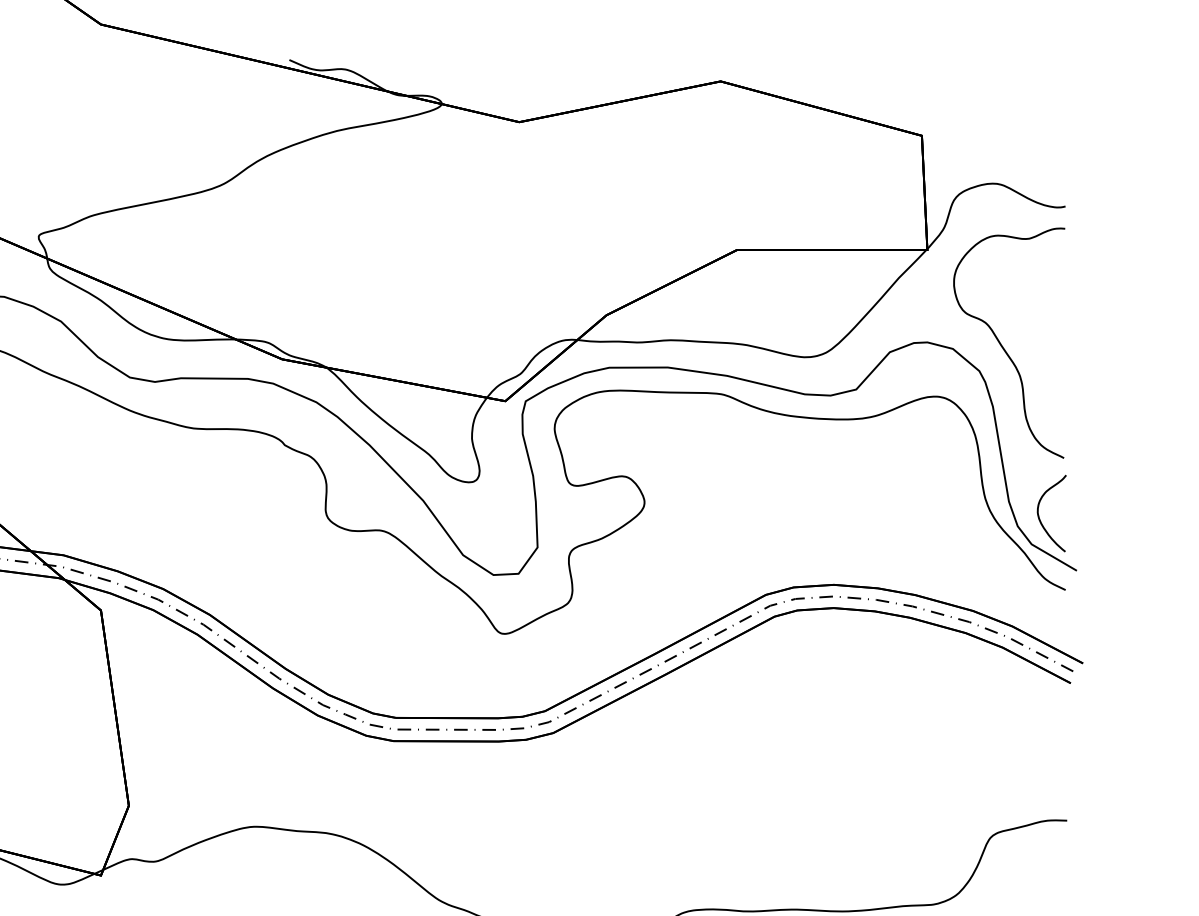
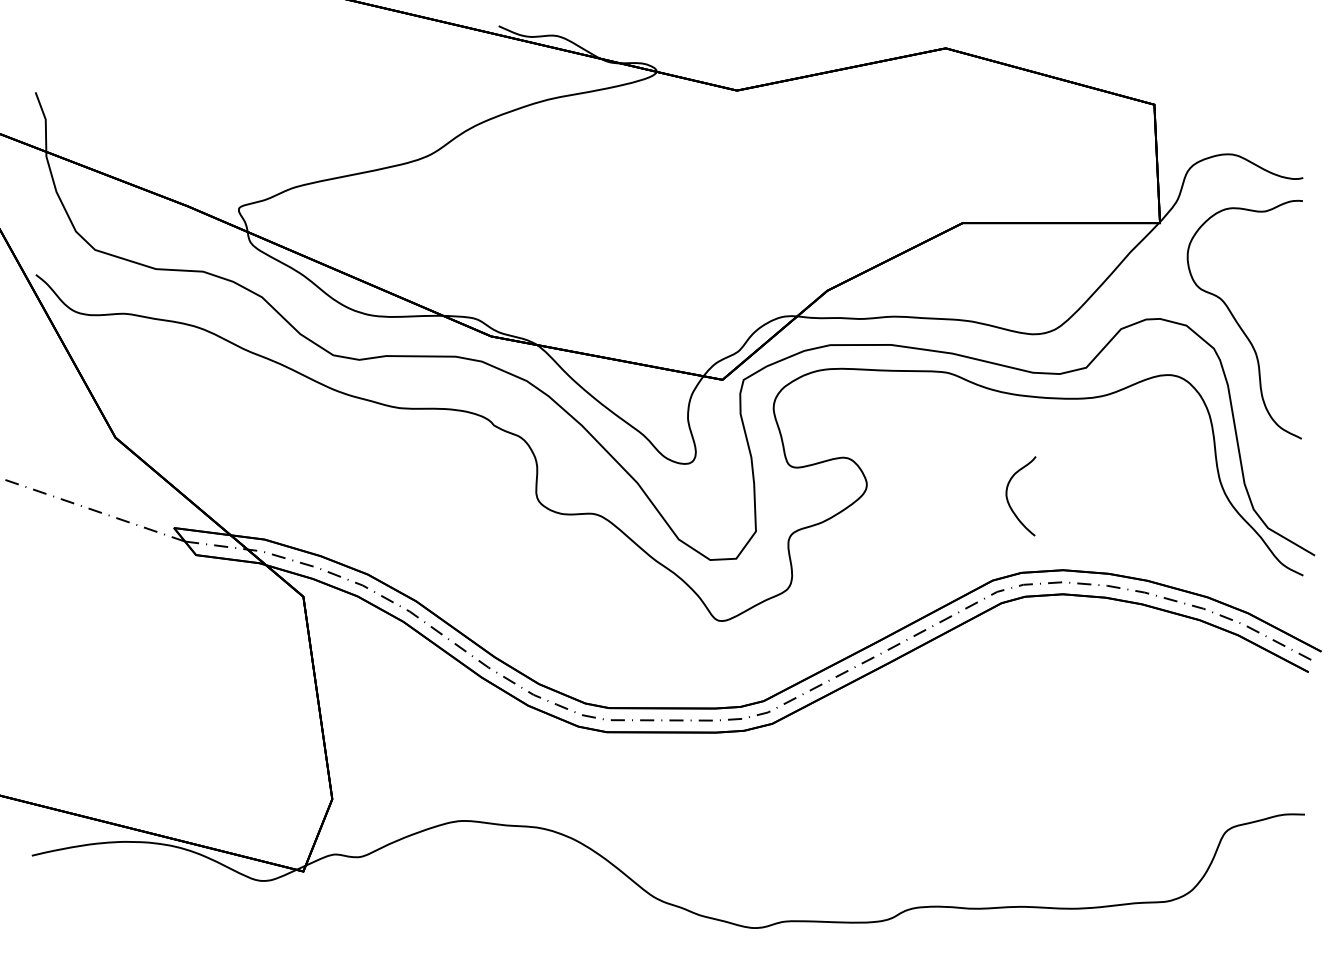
curve: (1039, 516) -> (1008, 499), moved

